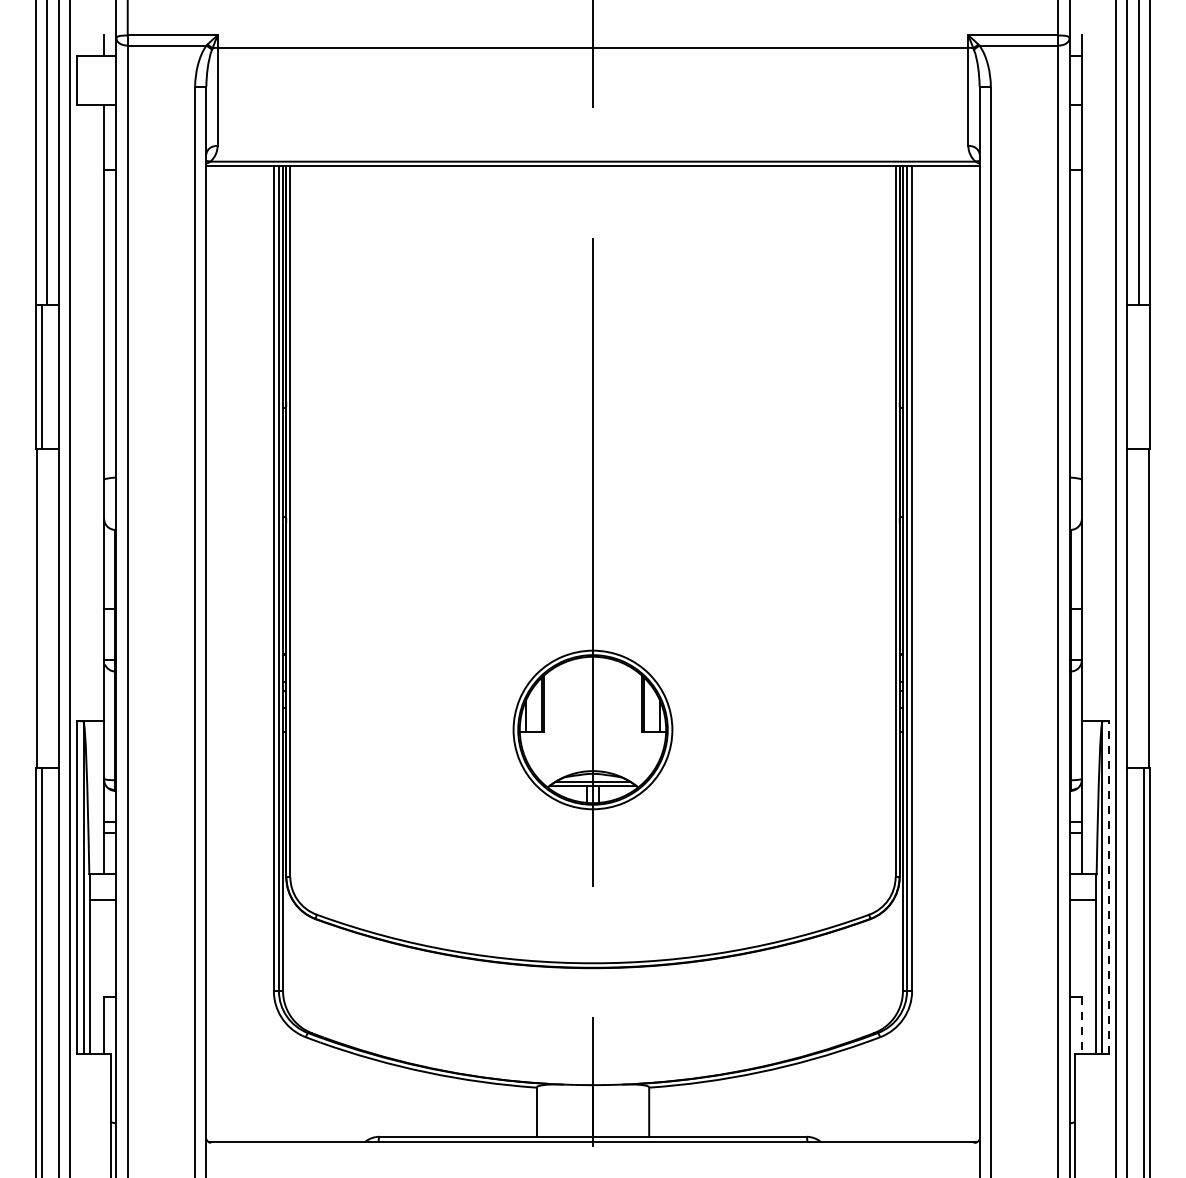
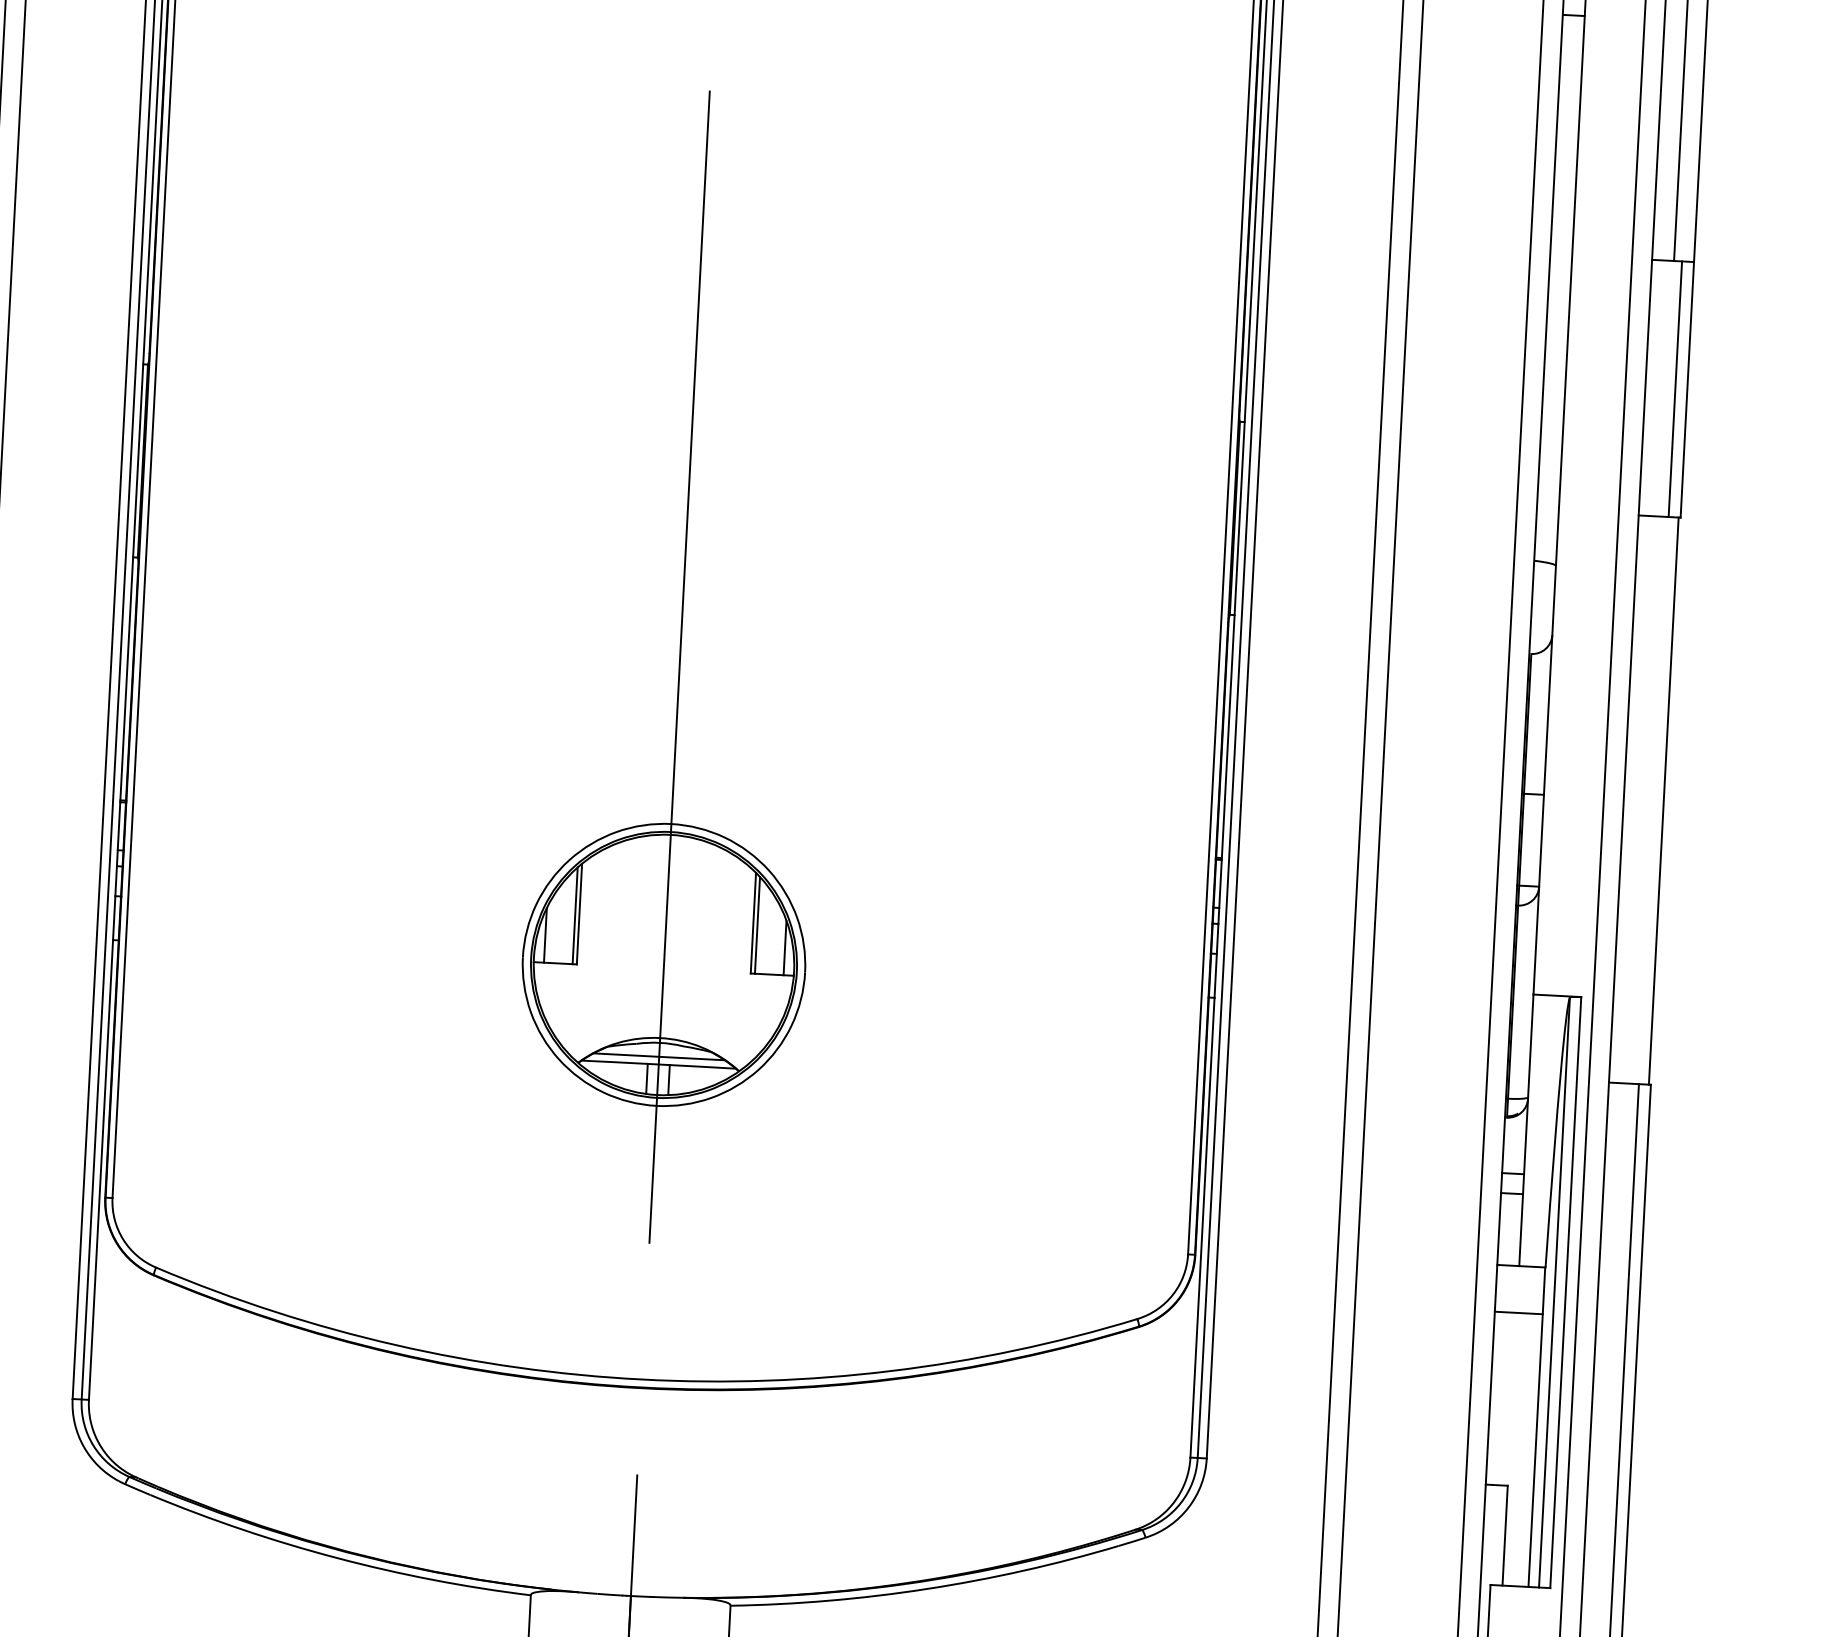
line: (1143, 377) -> (1675, 389), added
line: (1108, 886) -> (1565, 1291), dashed -> solid
line: (1081, 1026) -> (1504, 1537), dashed -> solid

